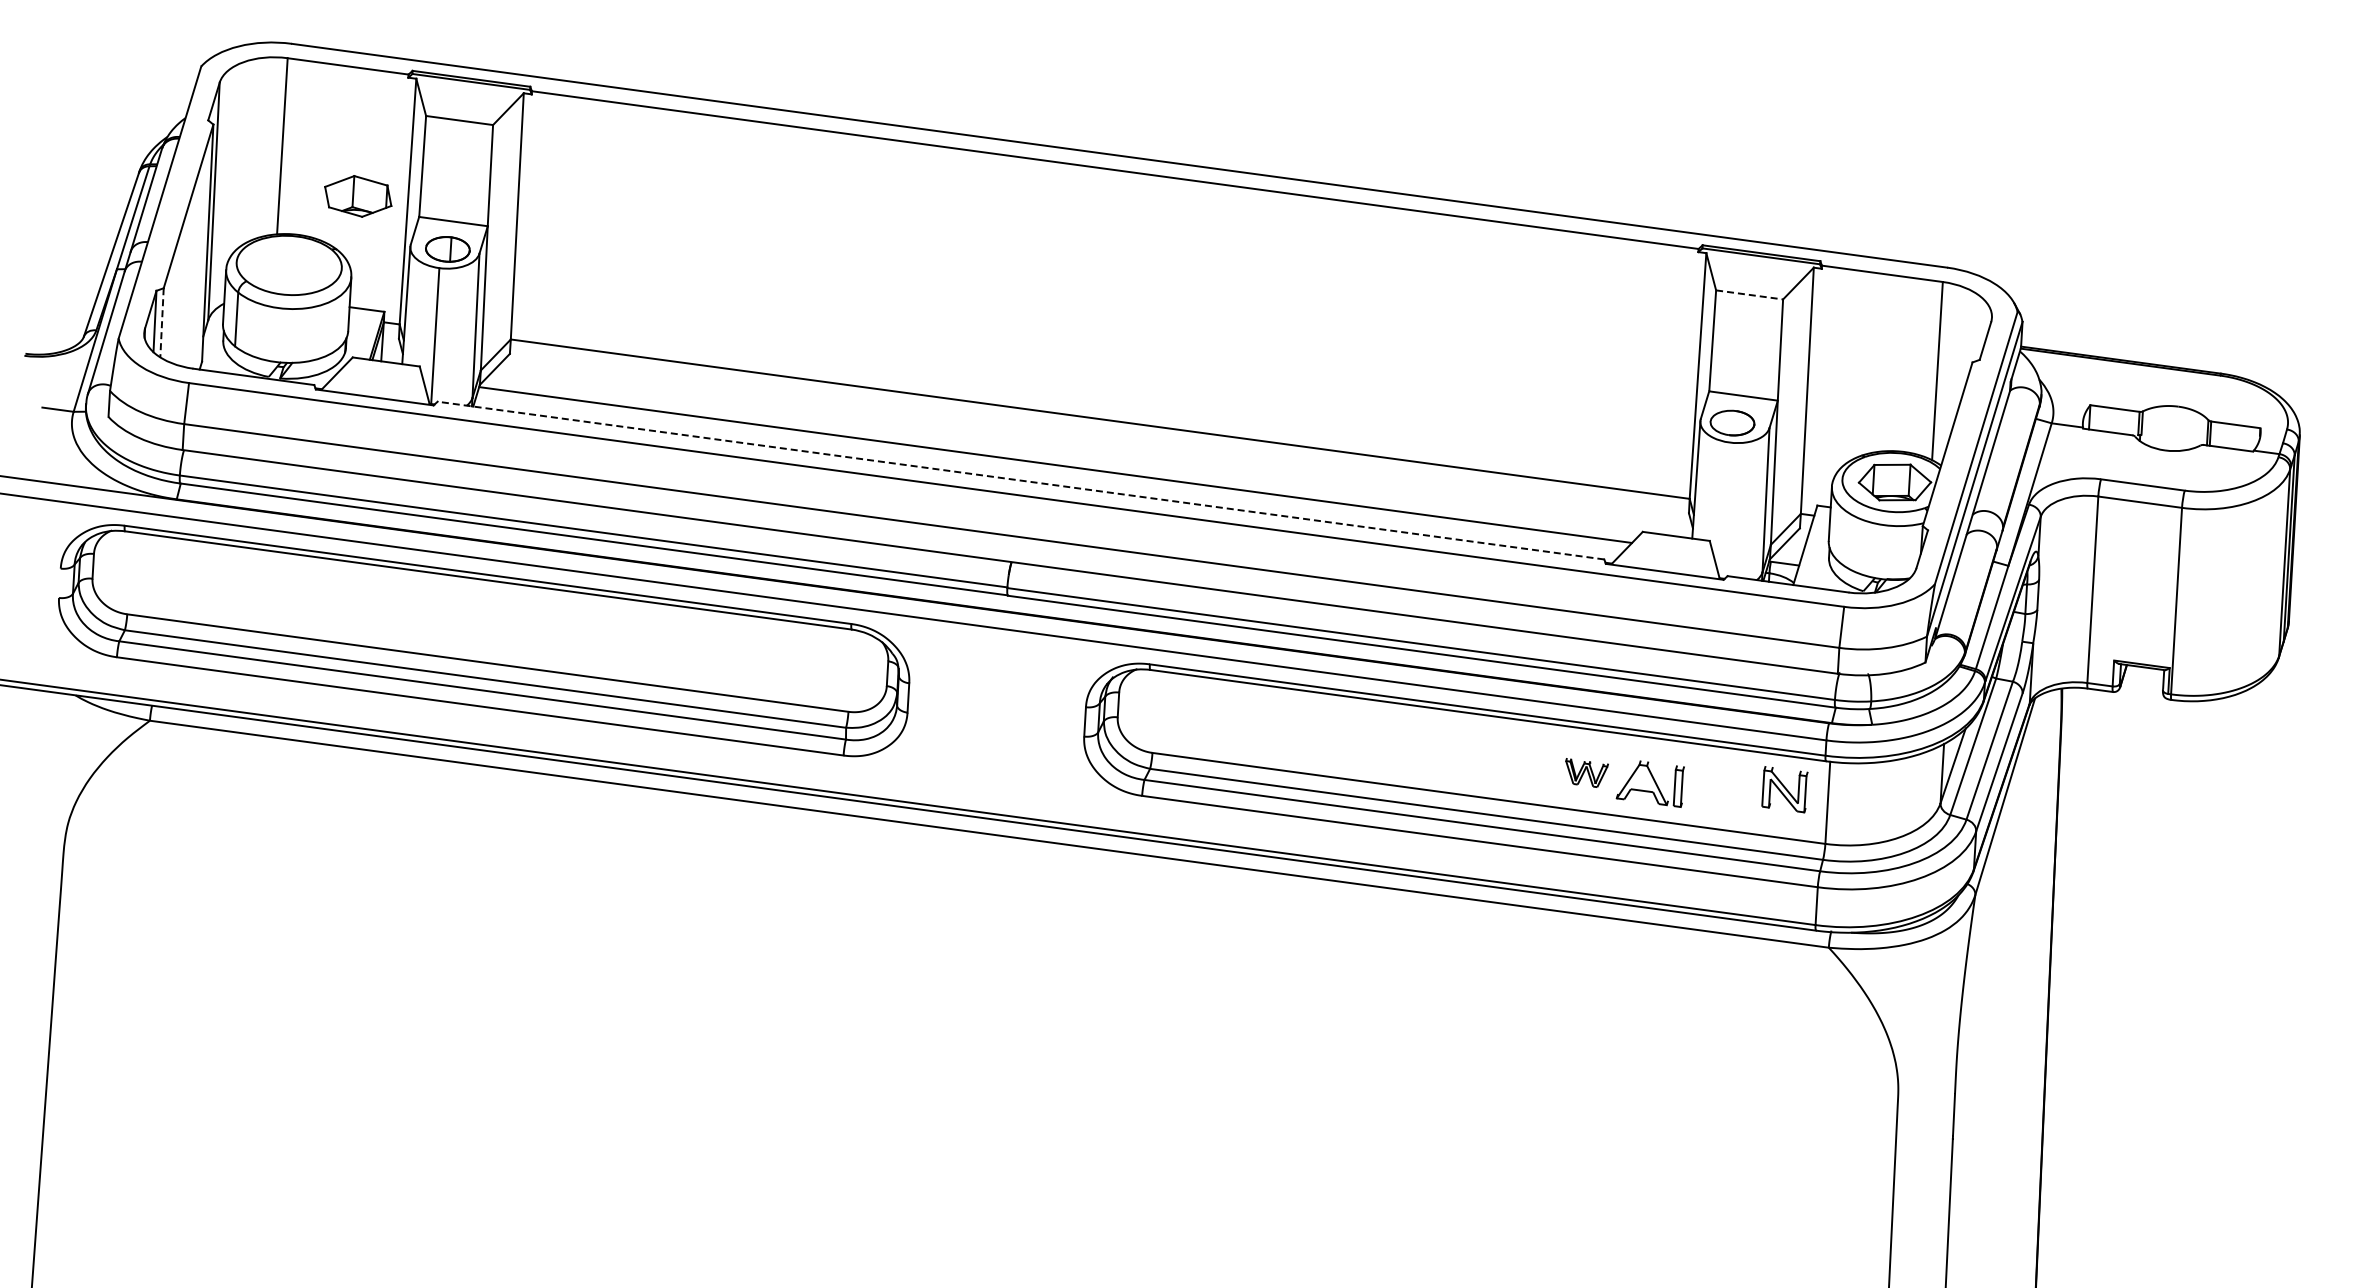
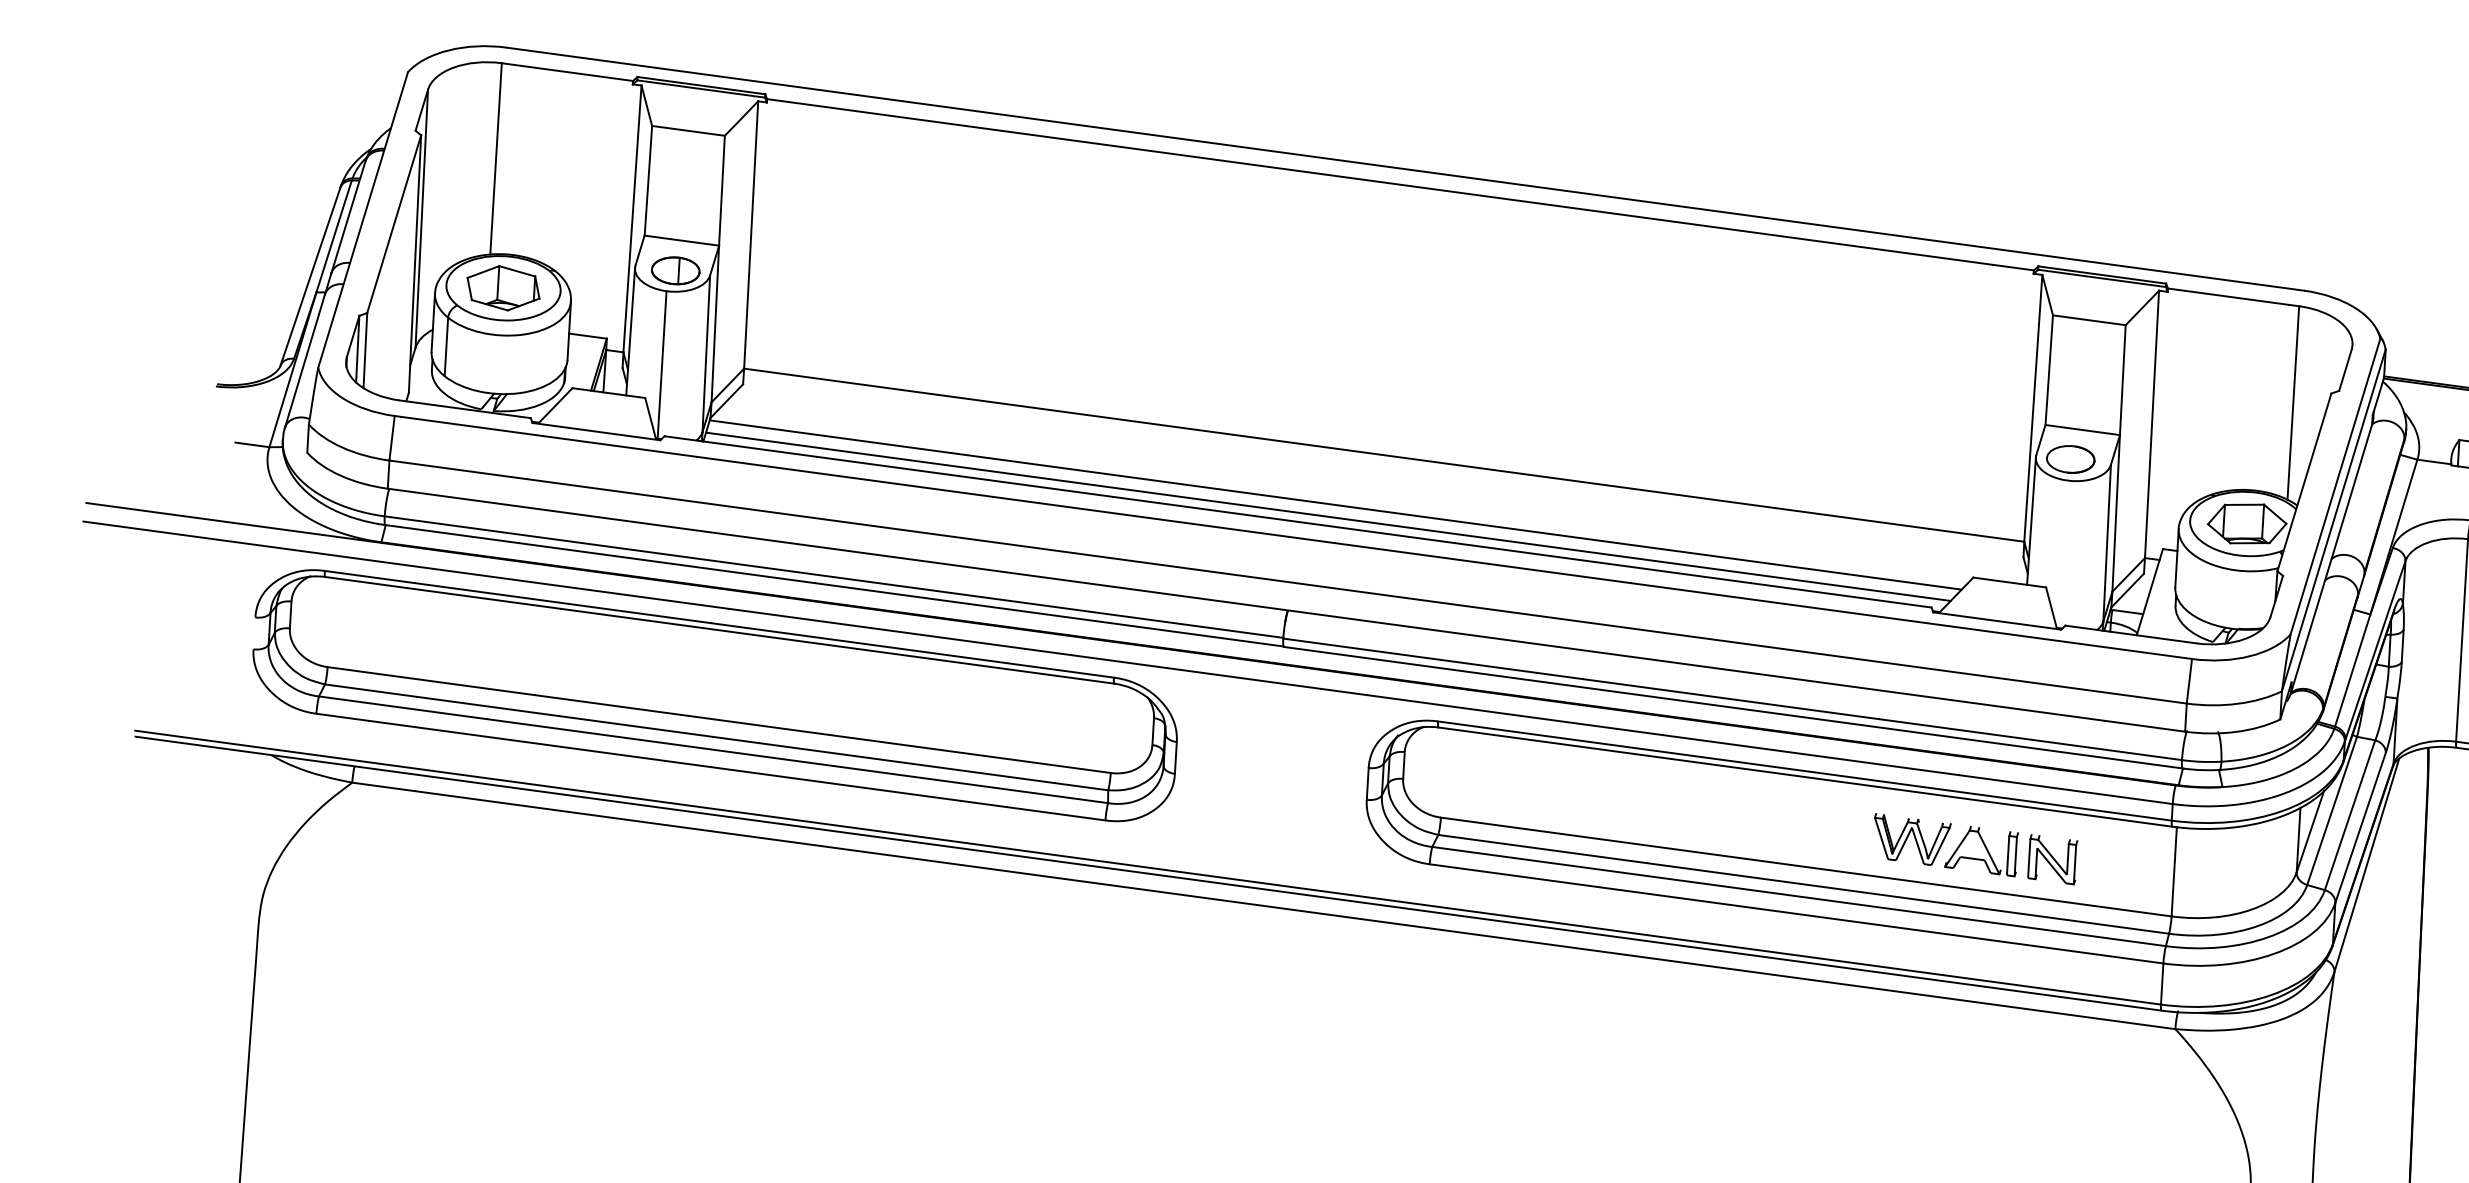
part: (358, 196) -> (503, 288), moved
line: (1749, 294) -> (2089, 319), dashed -> solid
line: (162, 322) -> (365, 350), dashed -> solid
line: (1048, 475) -> (1327, 516), added
line: (1020, 480) -> (1297, 521), dashed -> solid
part: (1586, 772) -> (1912, 838), size x1.67
part: (1784, 789) -> (2052, 859), moved

